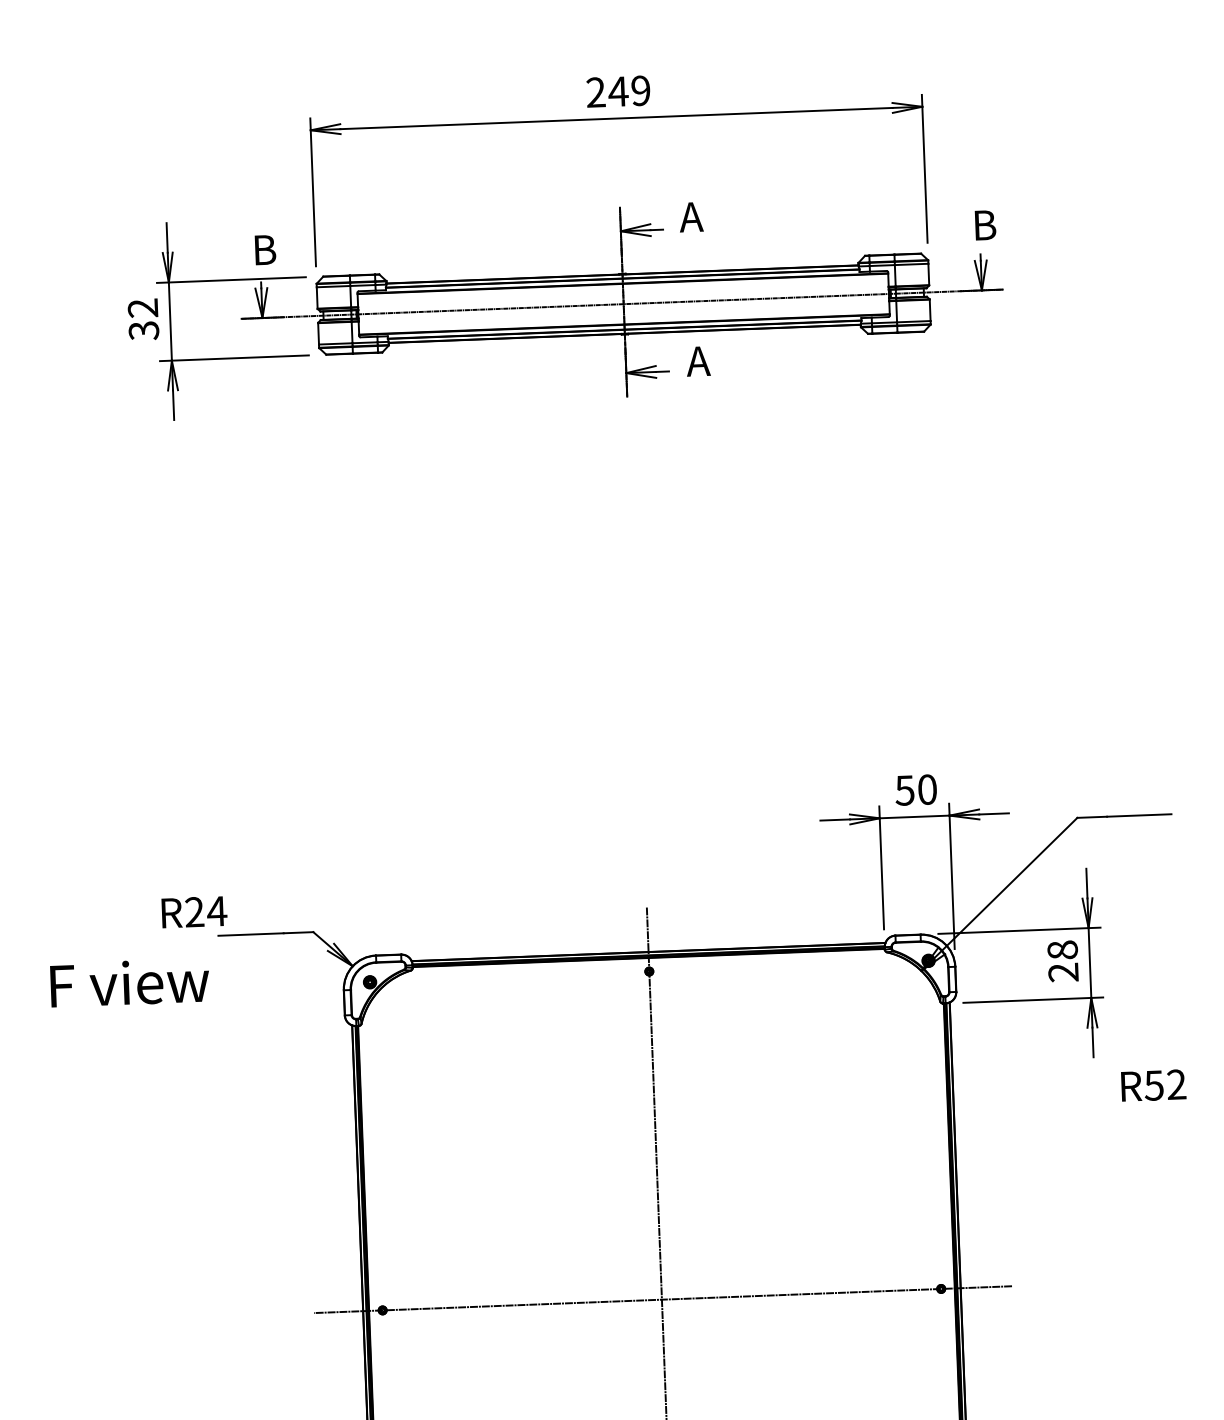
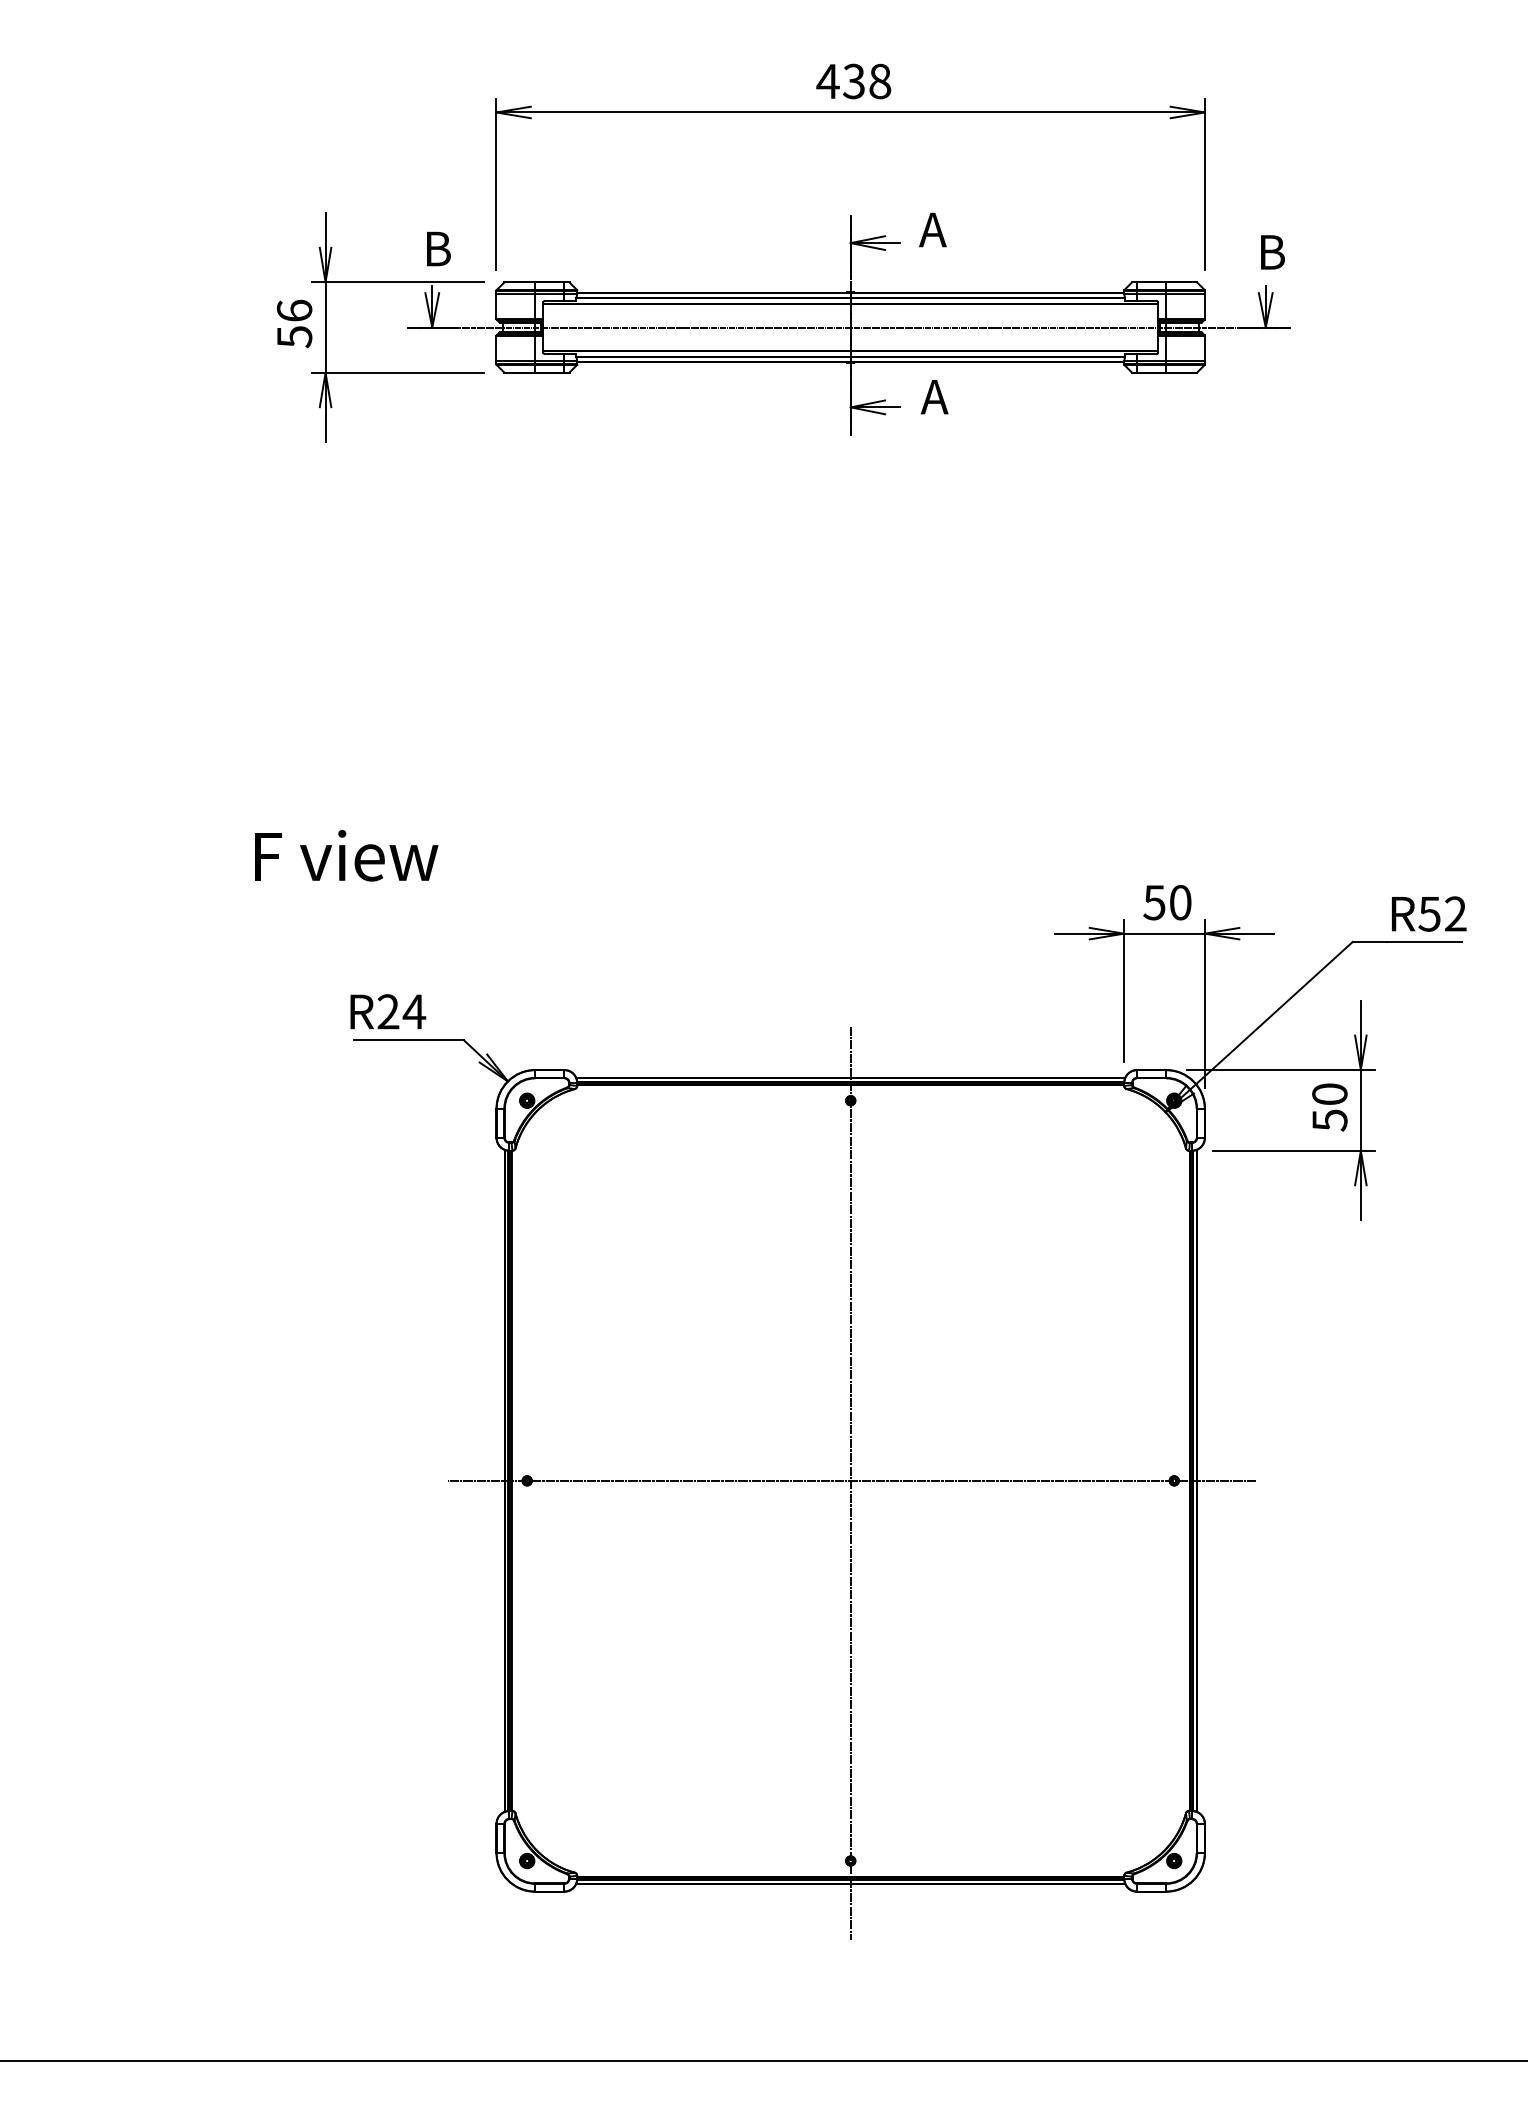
text: (617, 91) -> (853, 81), 249 -> 438
text: (143, 319) -> (294, 323), 32 -> 56
text: (194, 911) -> (388, 1011), moved
text: (1062, 961) -> (1329, 1107), 28 -> 50
text: (130, 982) -> (346, 855), moved
text: (1153, 1085) -> (1429, 913), moved

